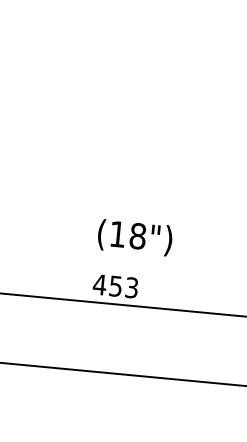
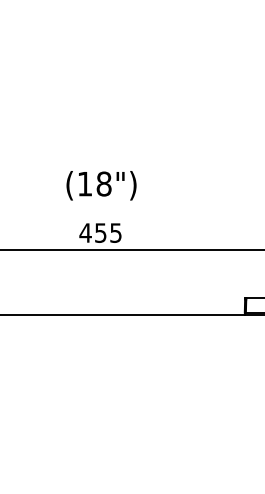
text: (135, 237) -> (101, 185), moved
text: (131, 287) -> (115, 232), 453 -> 455

